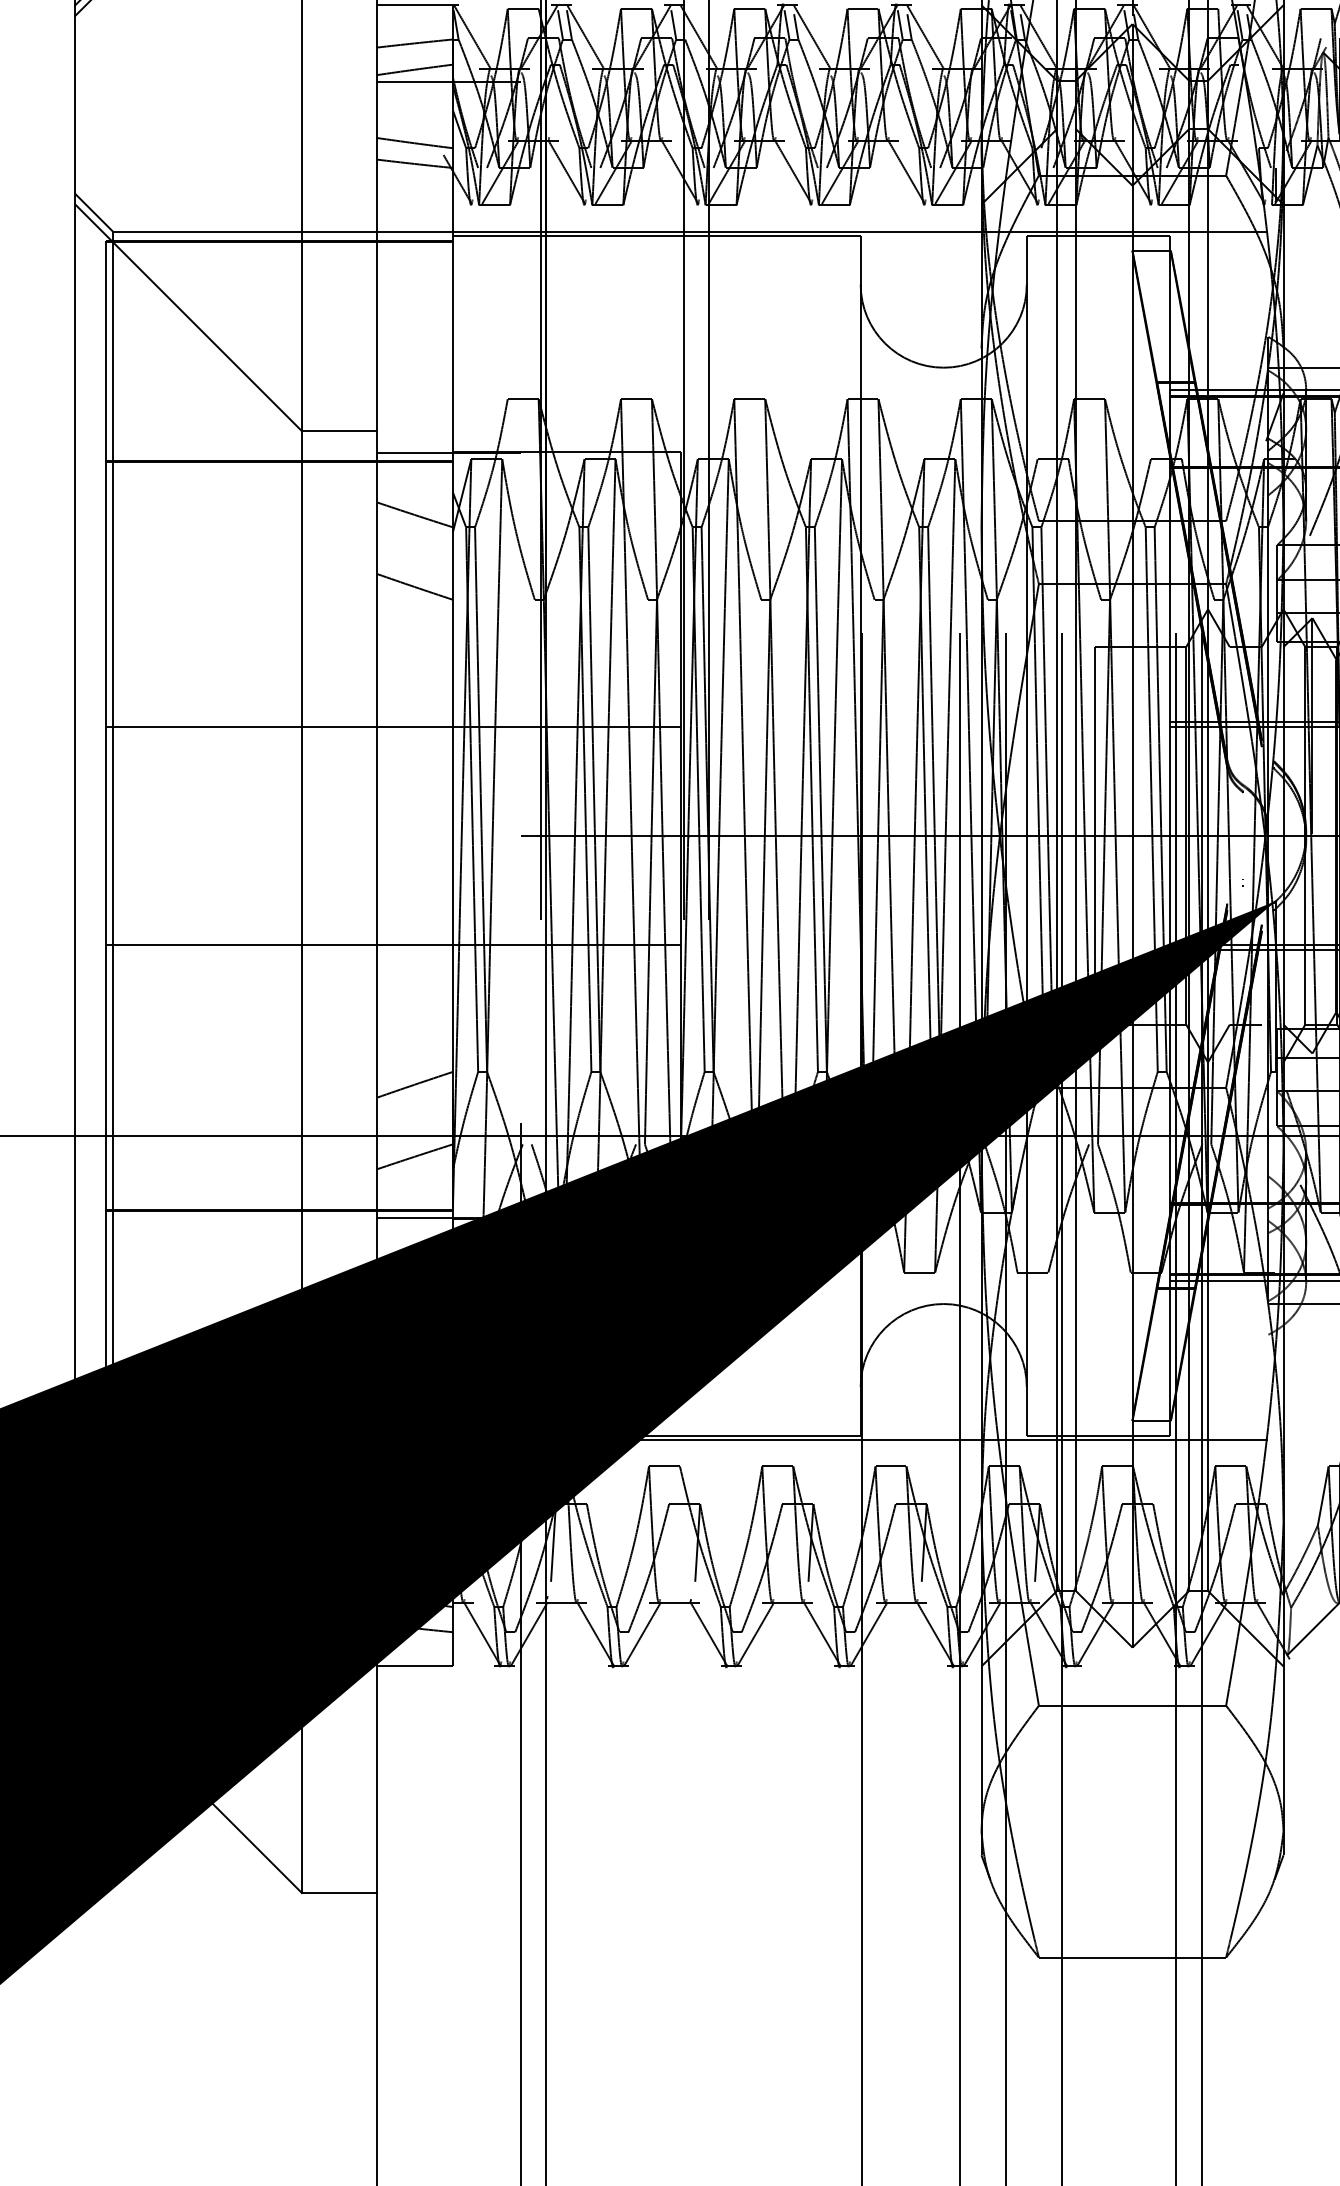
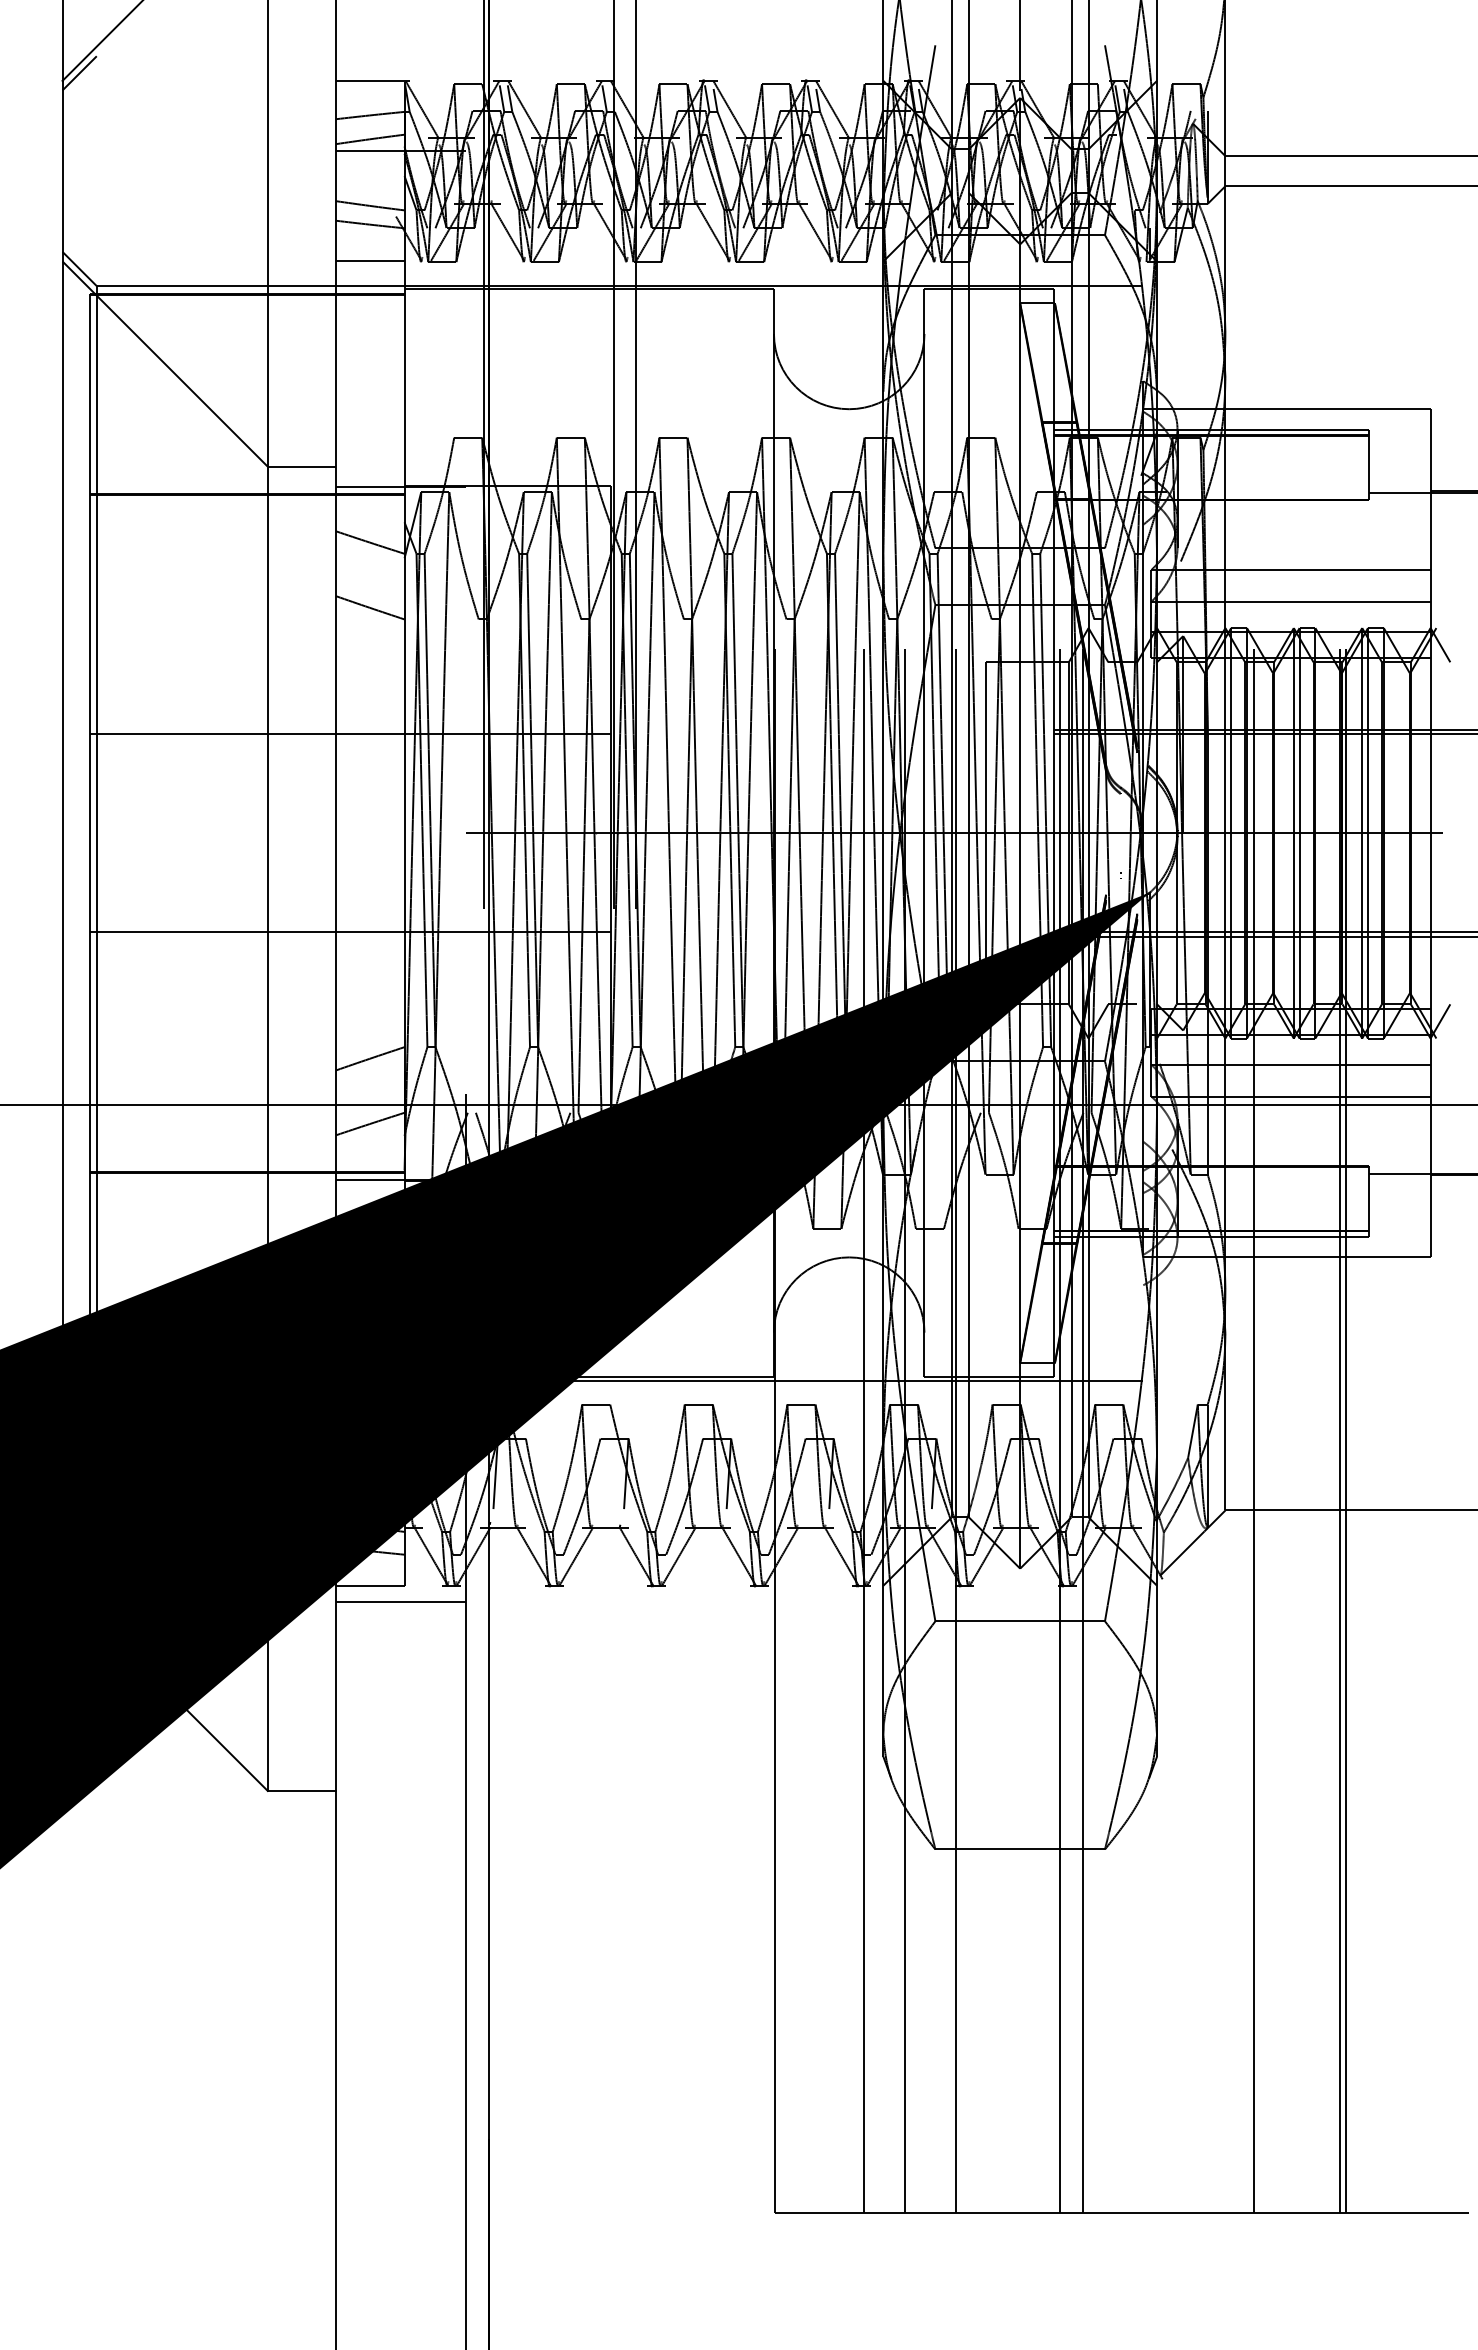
line: (415, 204) -> (370, 261), added
line: (448, 1684) -> (400, 1602), added

